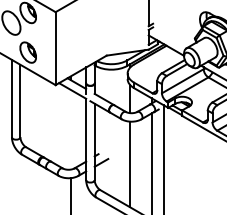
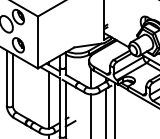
line: (70, 129) -> (48, 100), added

